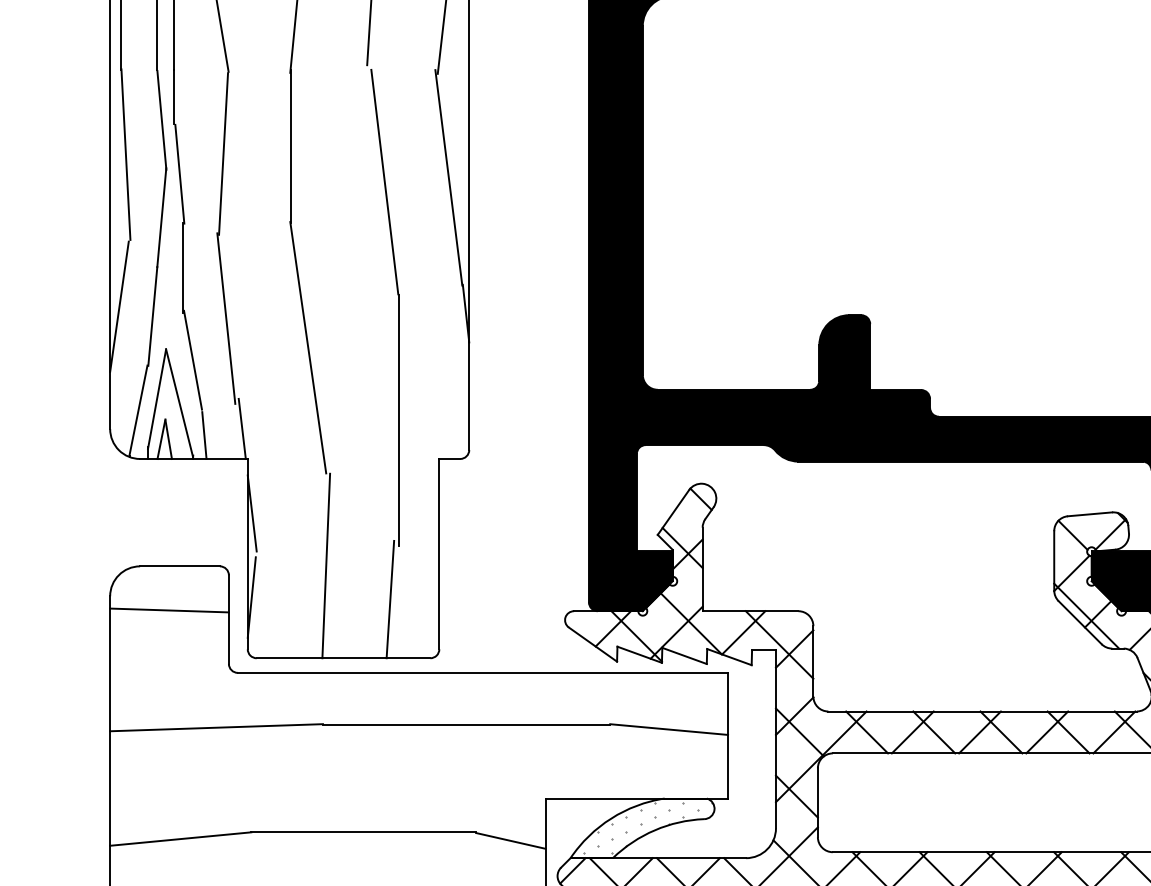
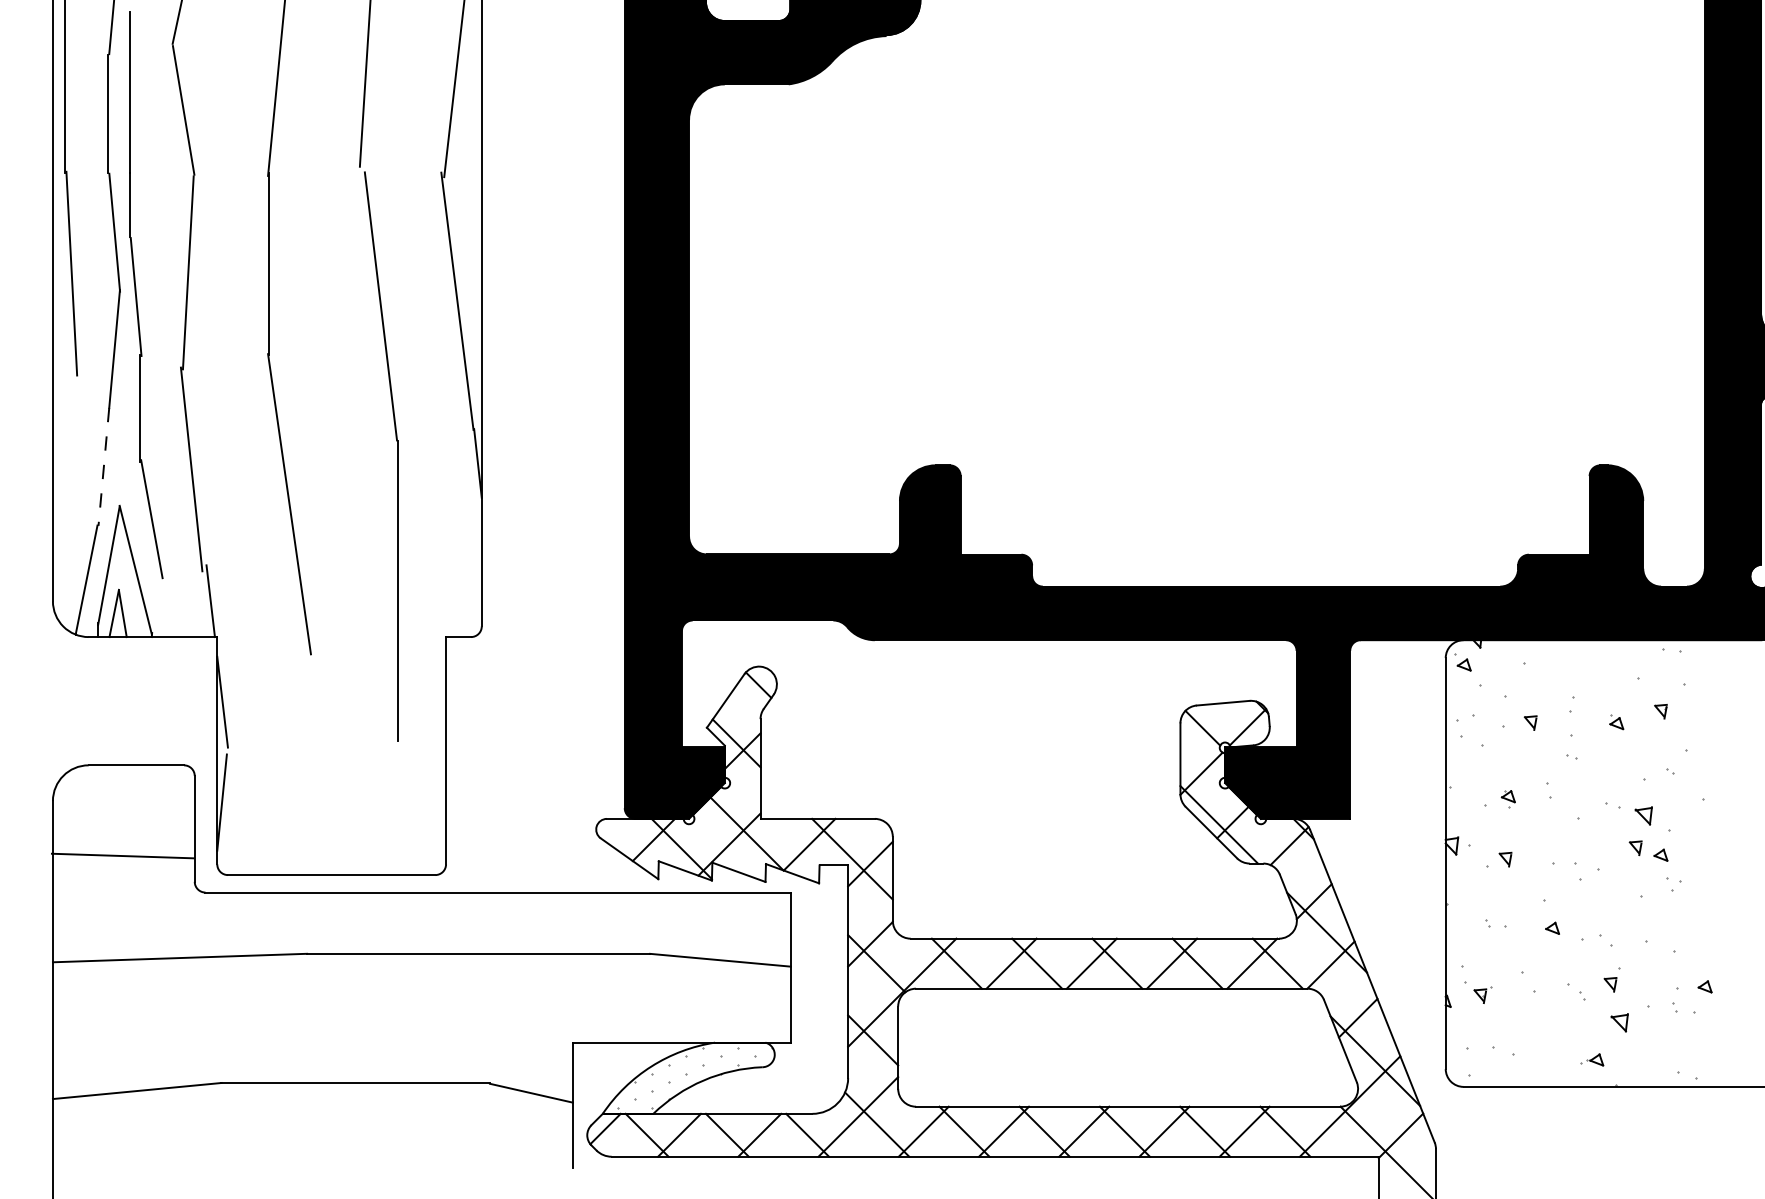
line: (119, 306) -> (63, 455), removed
line: (152, 316) -> (103, 467), solid -> dashed
line: (204, 435) -> (165, 609), removed
line: (325, 565) -> (310, 764), removed
line: (390, 599) -> (387, 804), removed
line: (169, 610) -> (122, 855), moved

